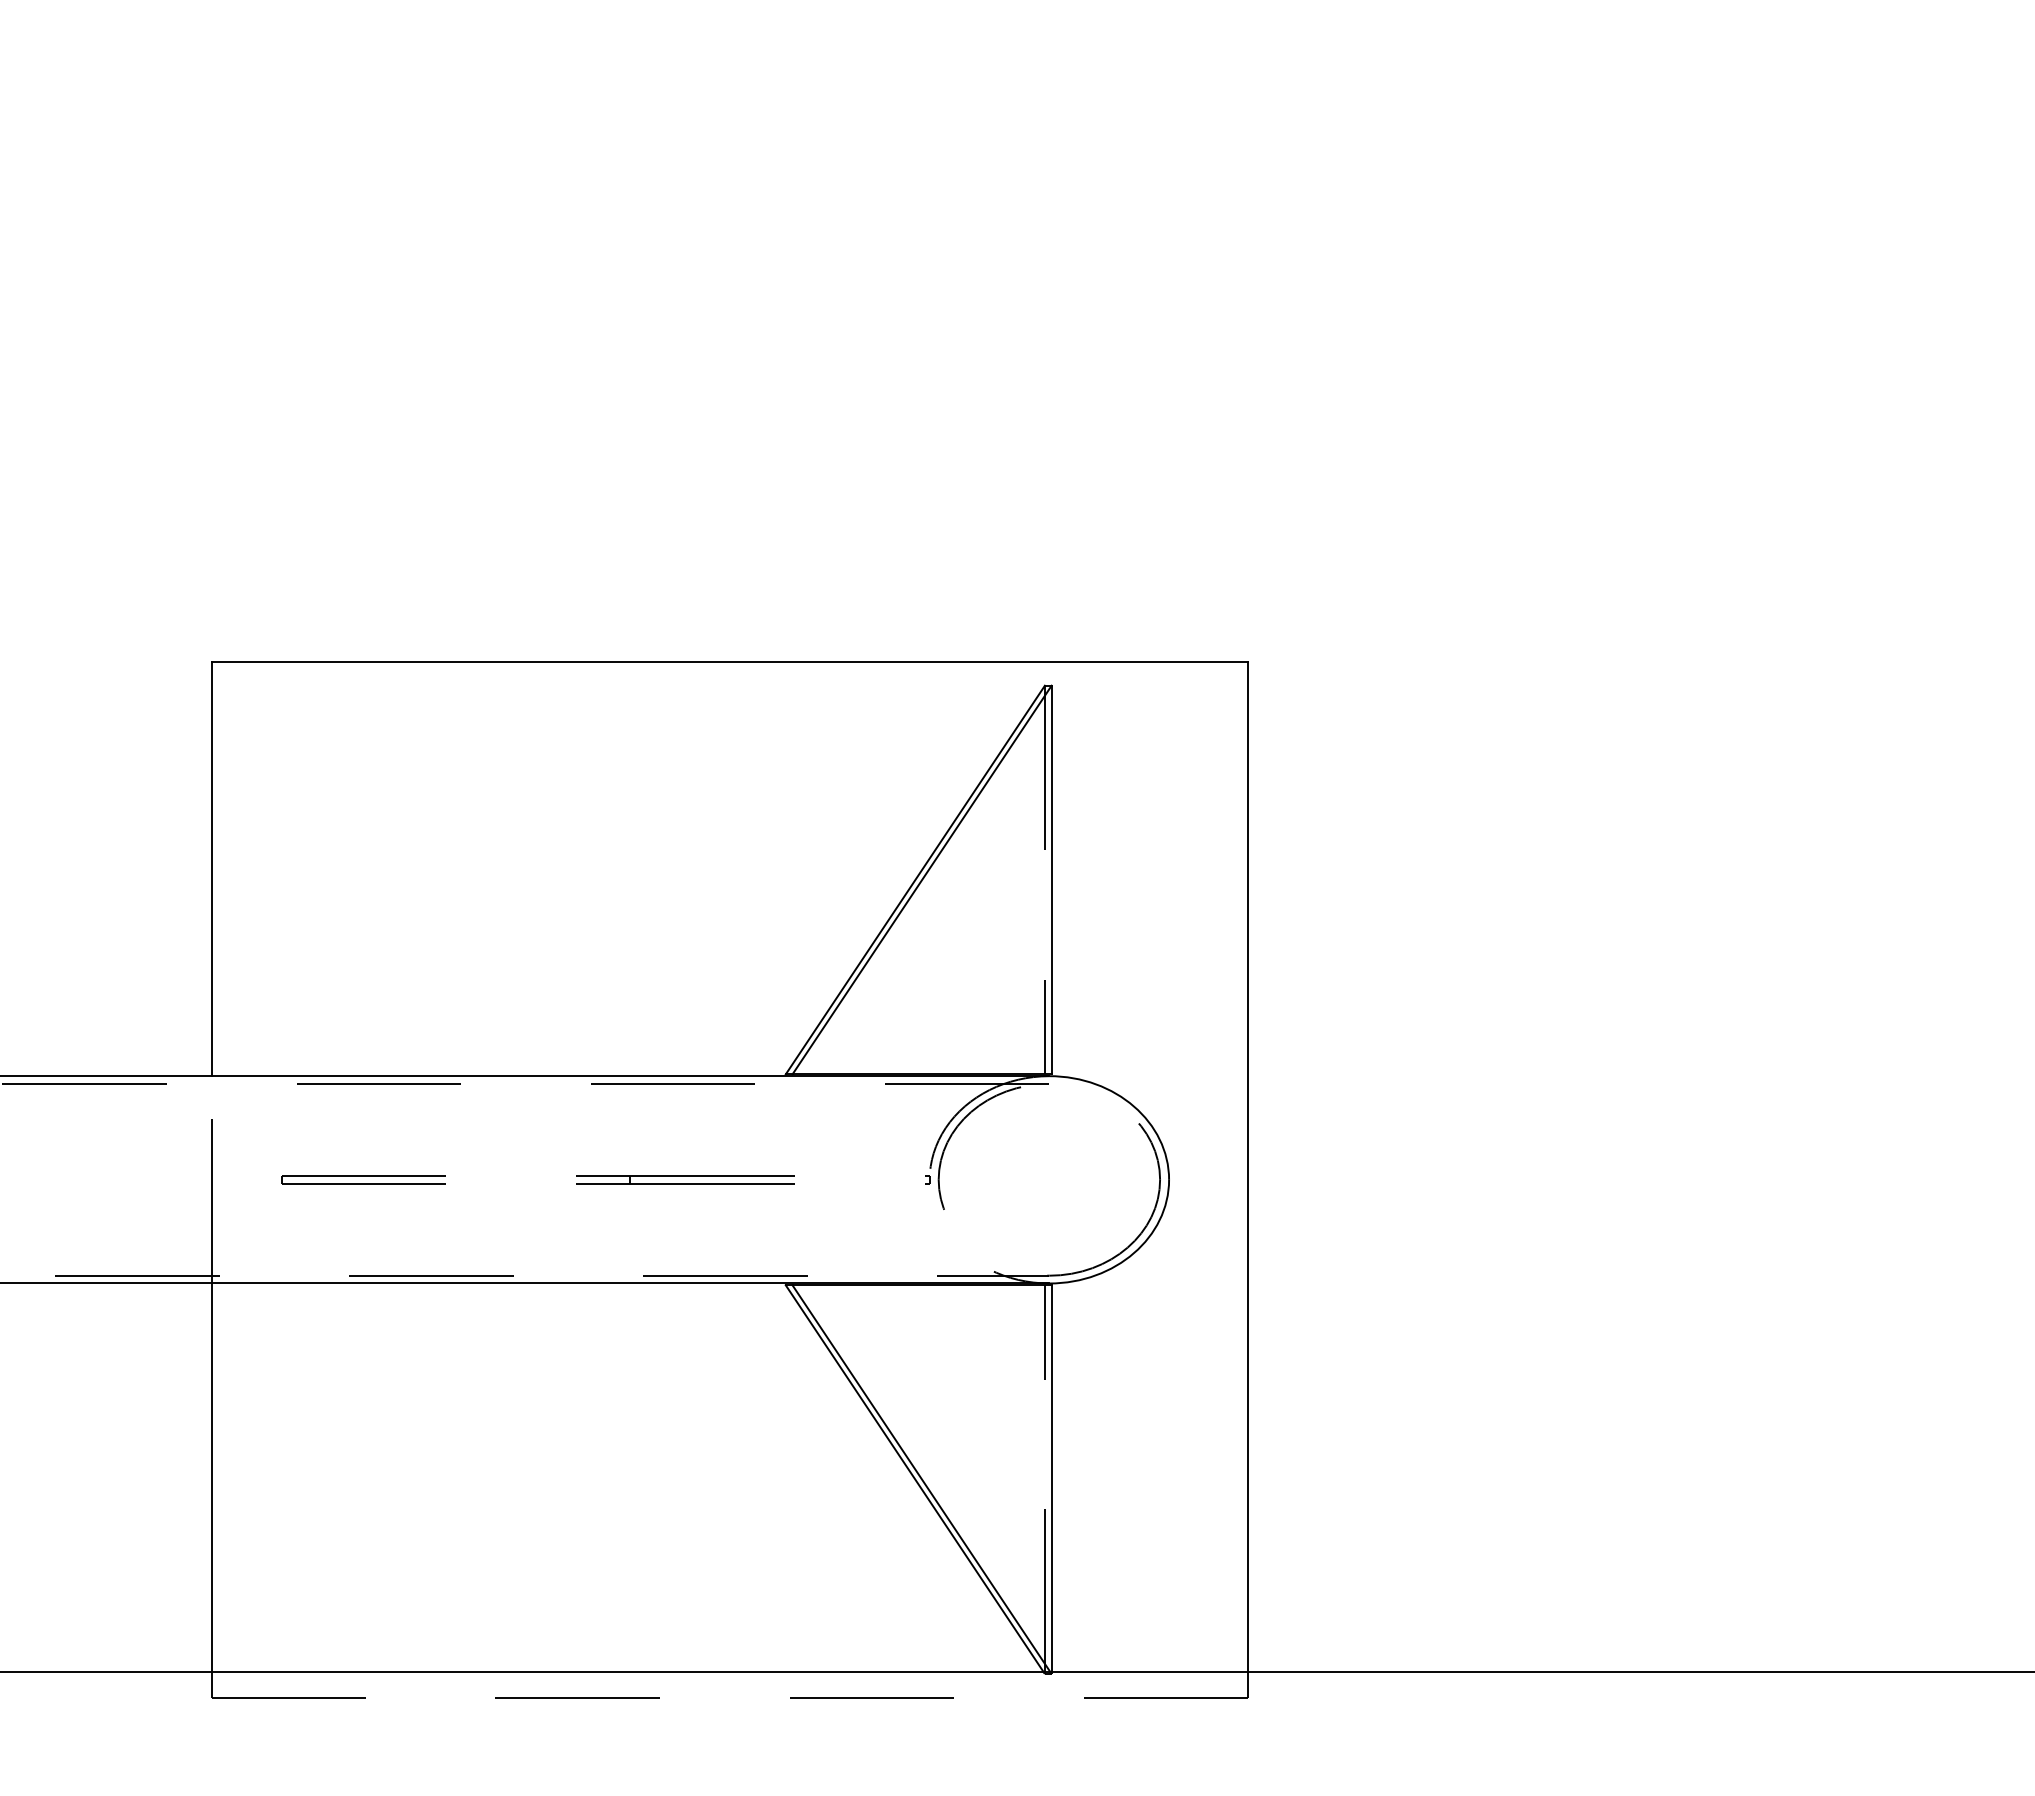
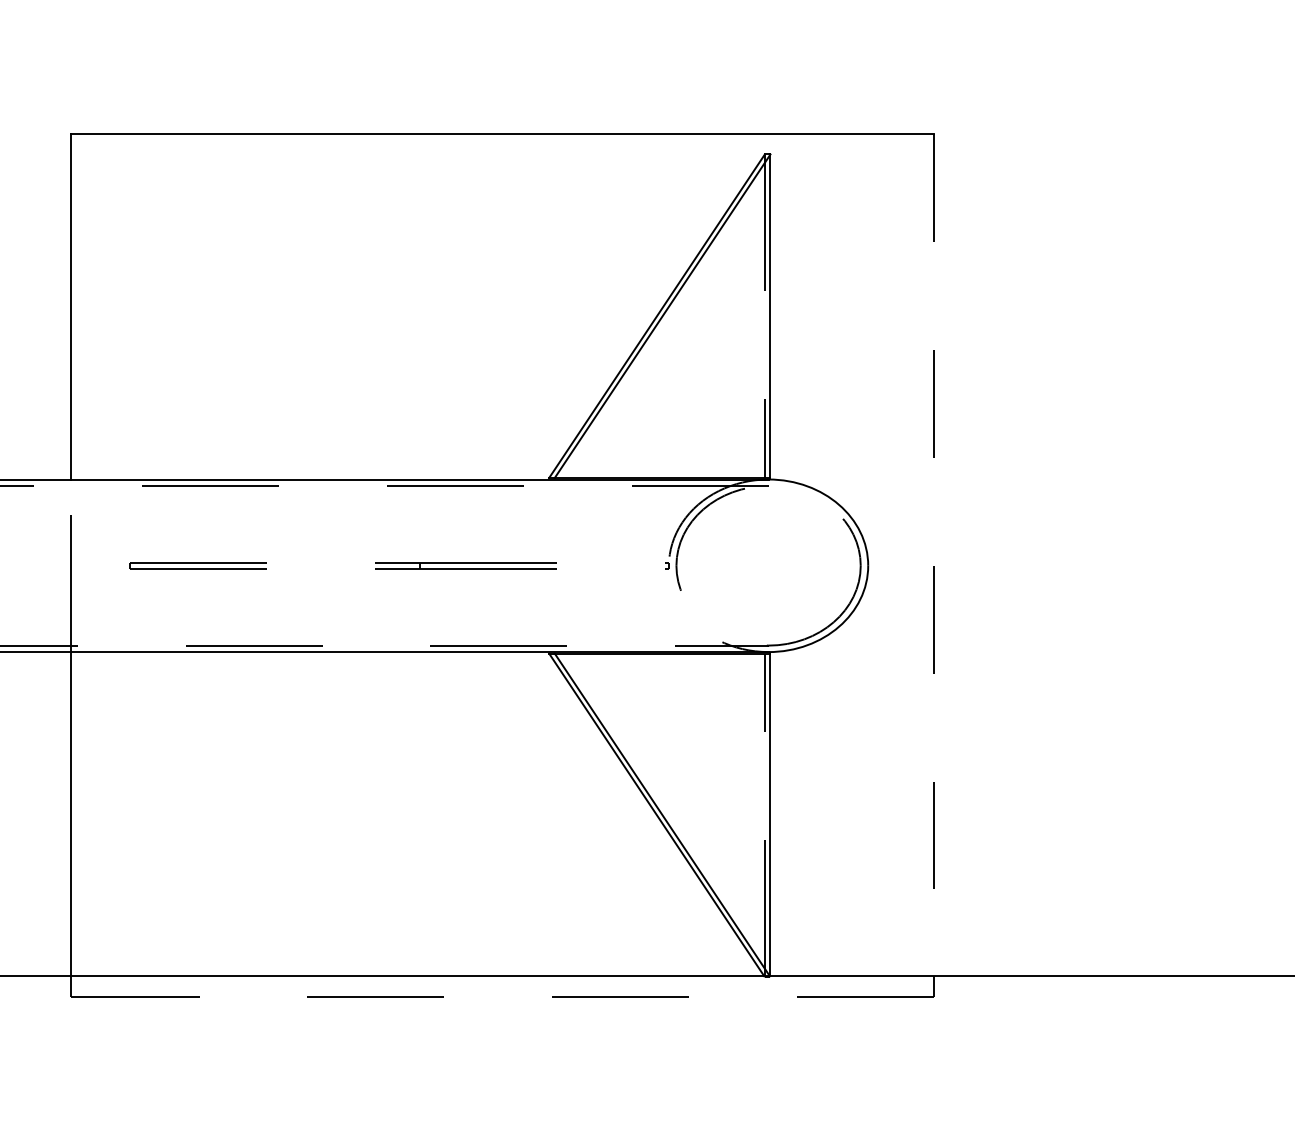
line: (1248, 1167) -> (934, 555), solid -> dashed

